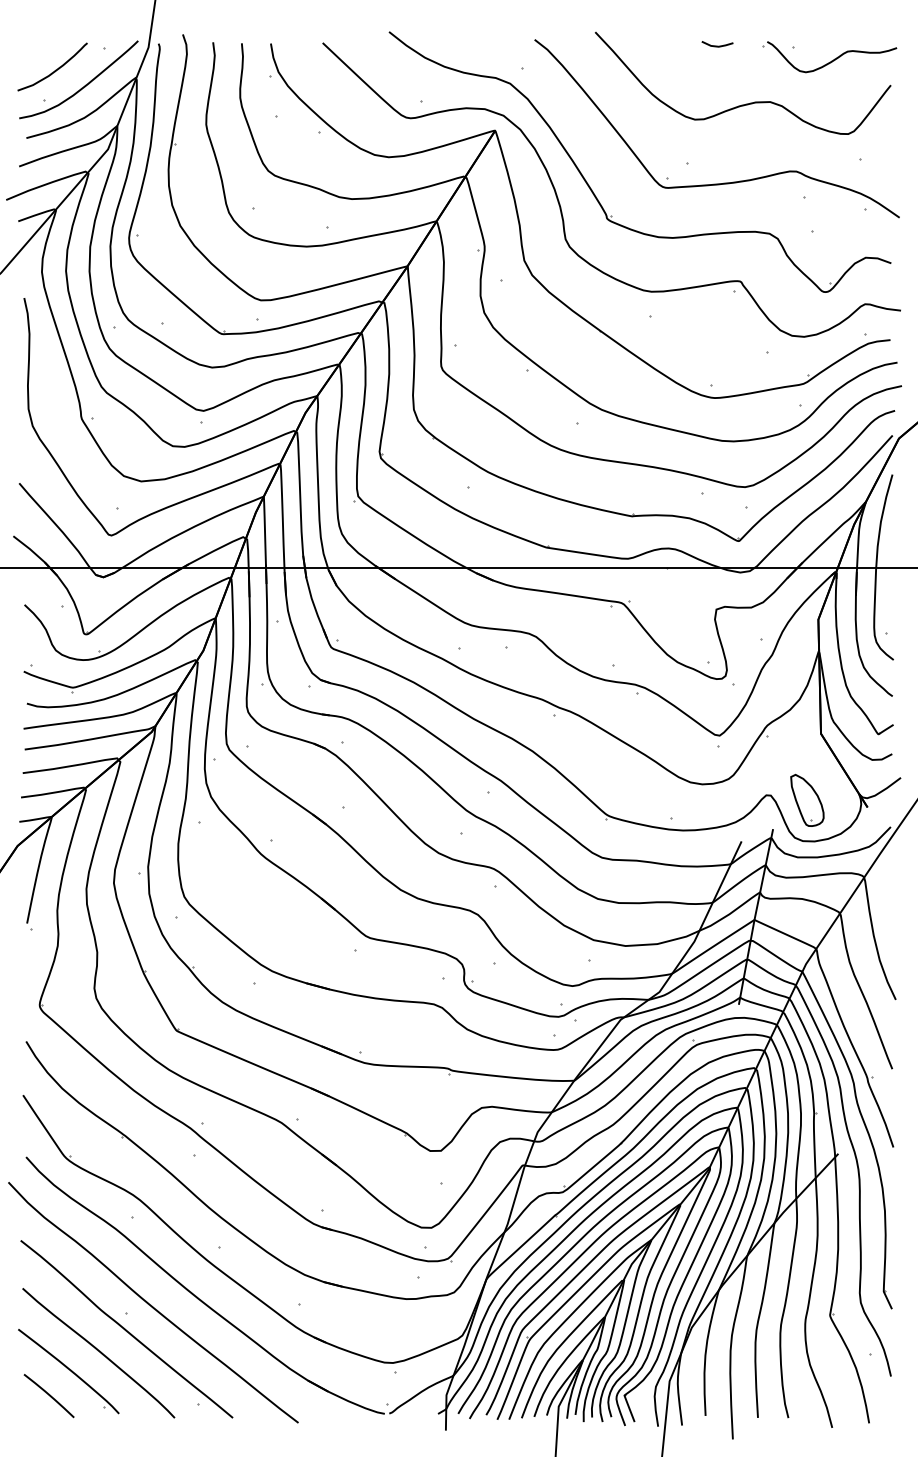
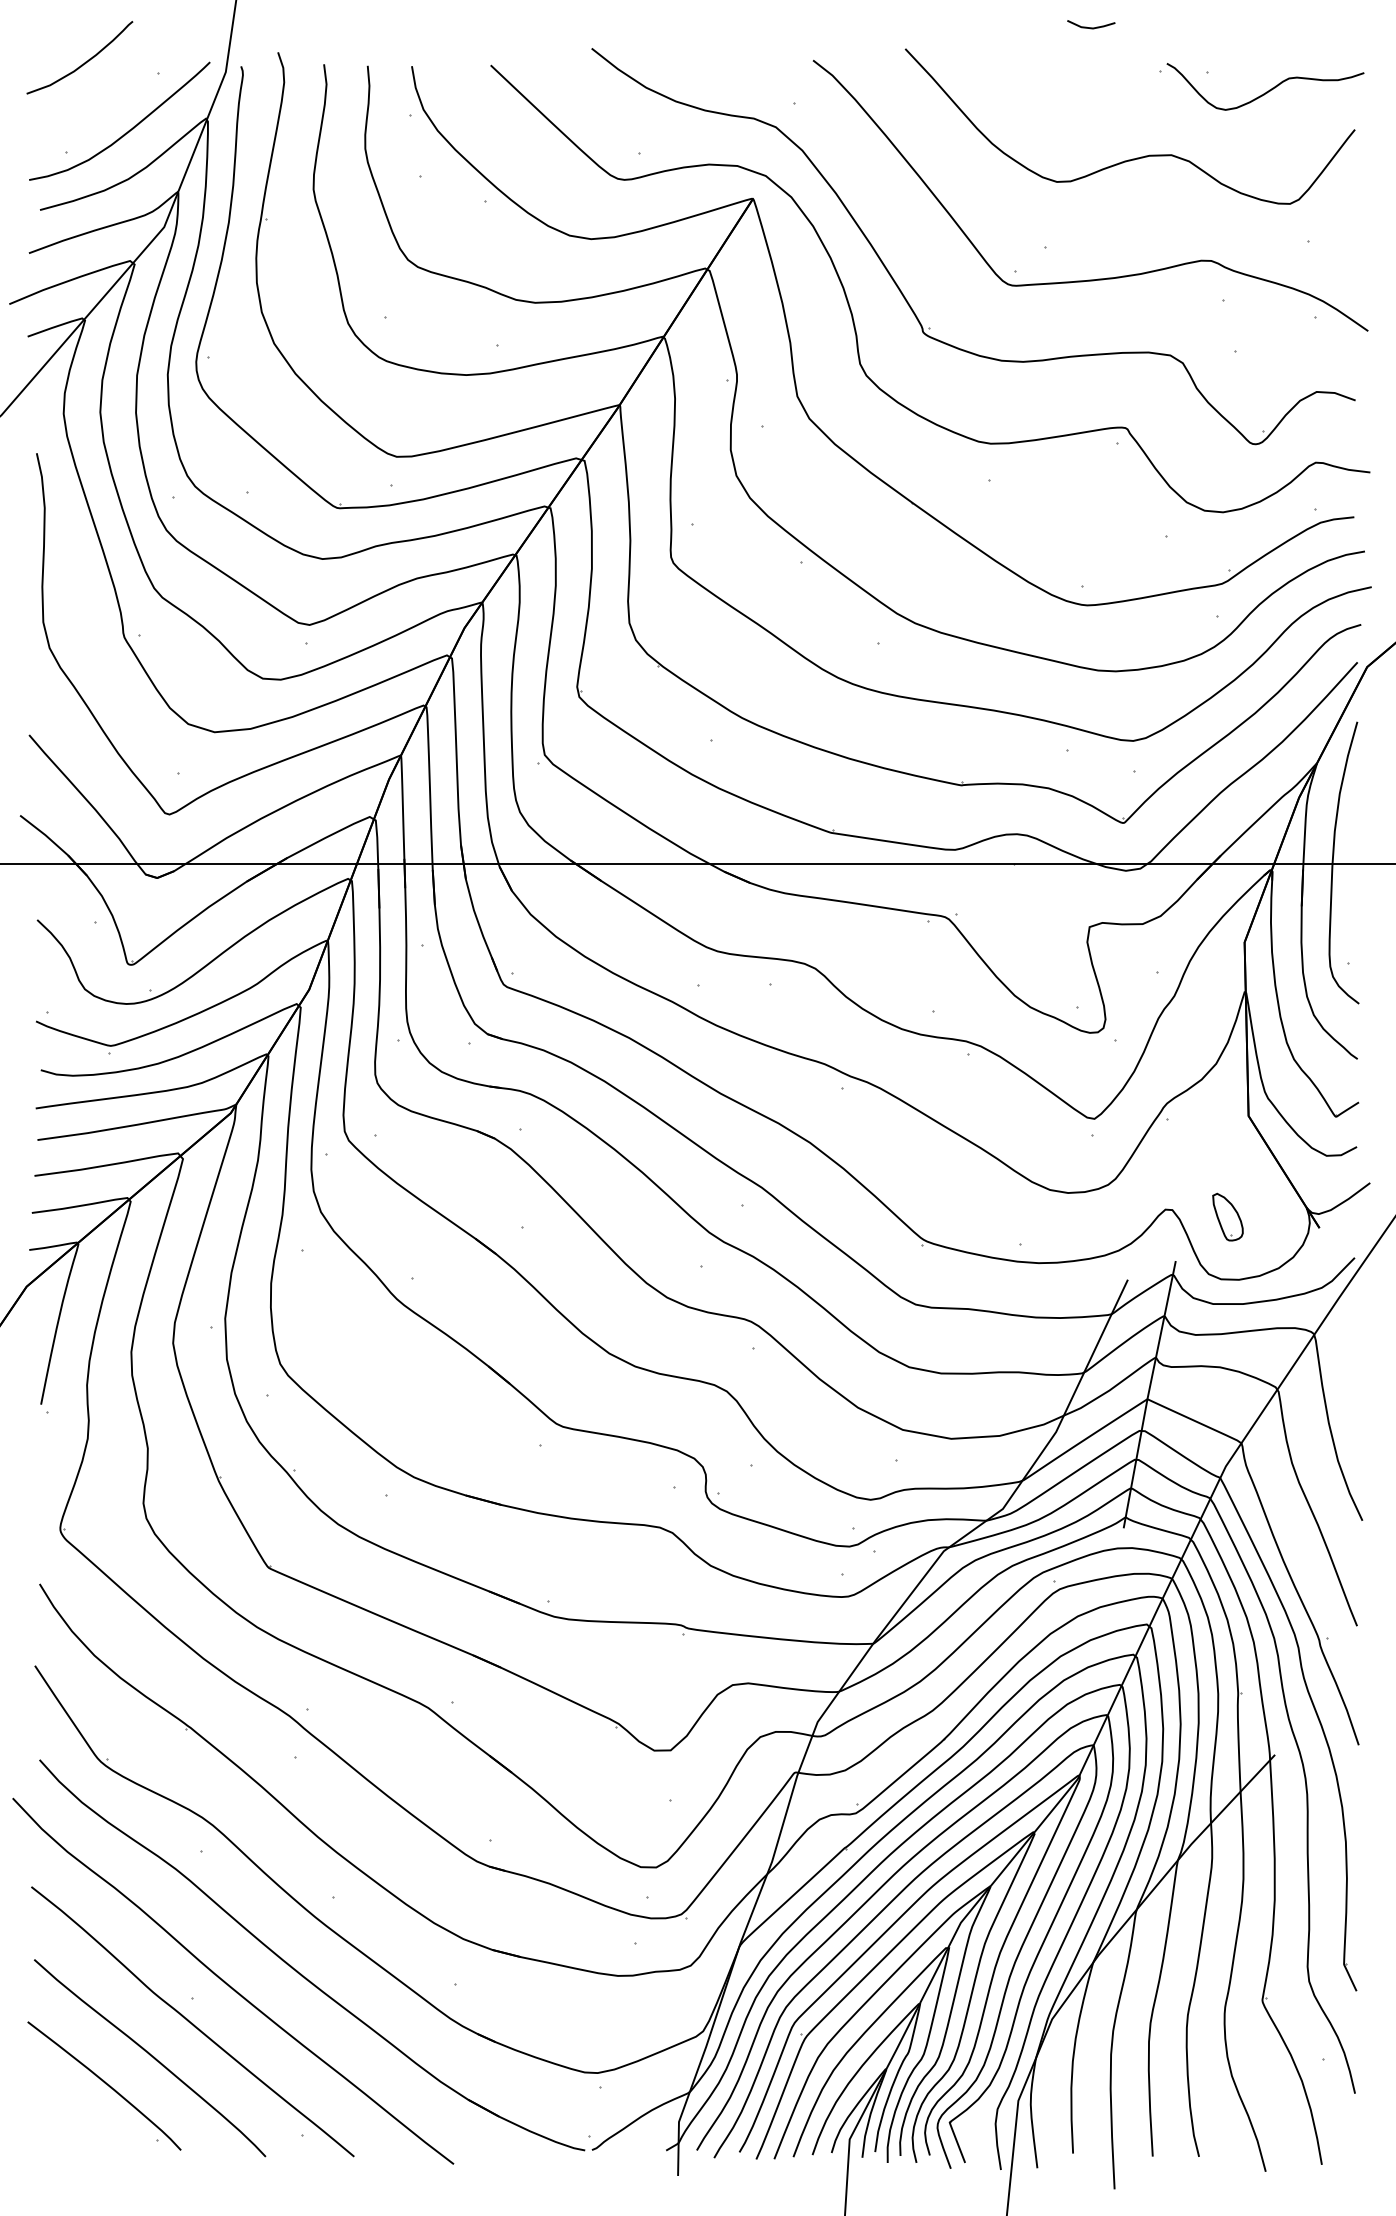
line: (717, 45) -> (1091, 26), moved
curve: (55, 69) -> (84, 61), moved
part: (807, 799) -> (1228, 1215), size x0.6
line: (48, 1395) -> (73, 2122), removed

